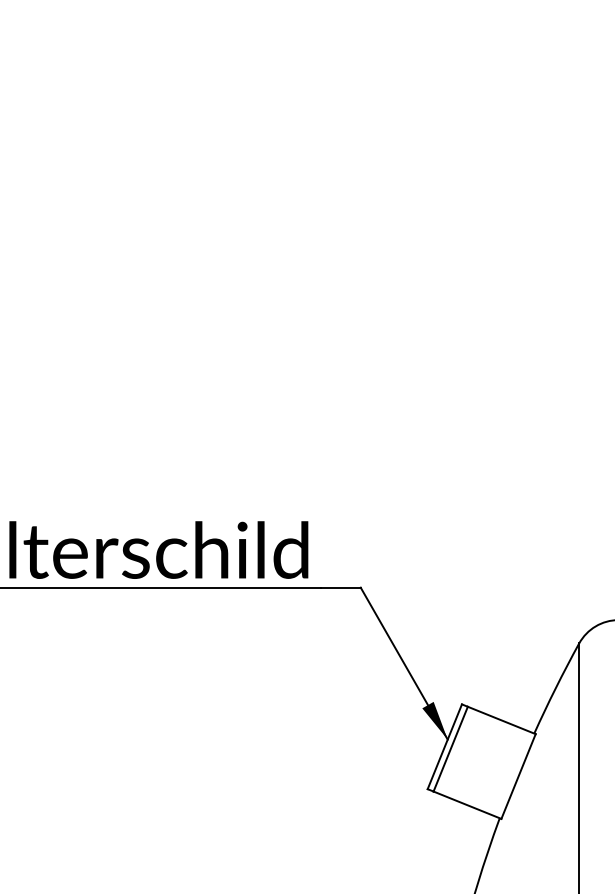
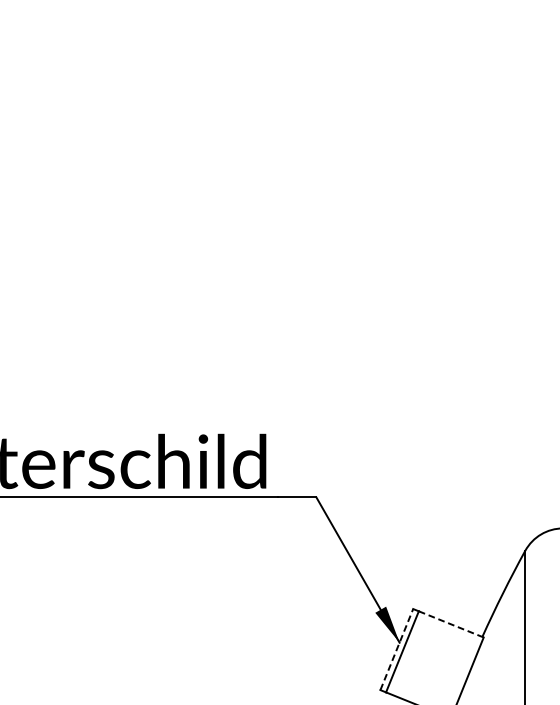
line: (501, 720) -> (451, 624), solid -> dashed
line: (444, 746) -> (396, 649), solid -> dashed

